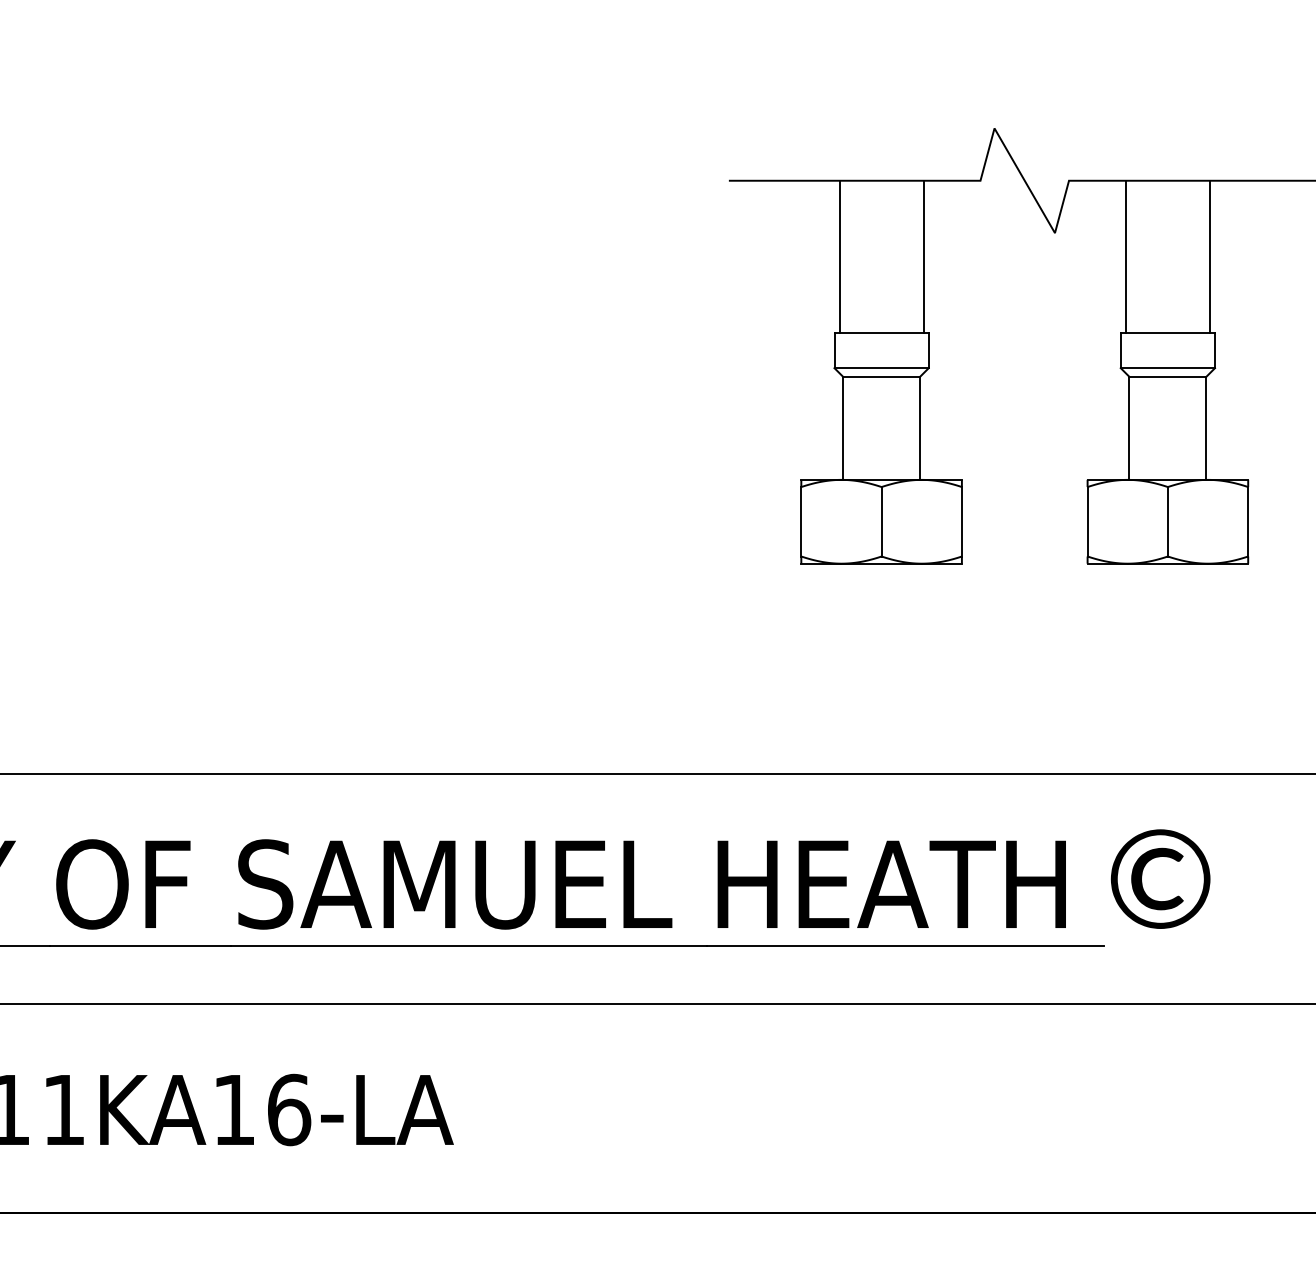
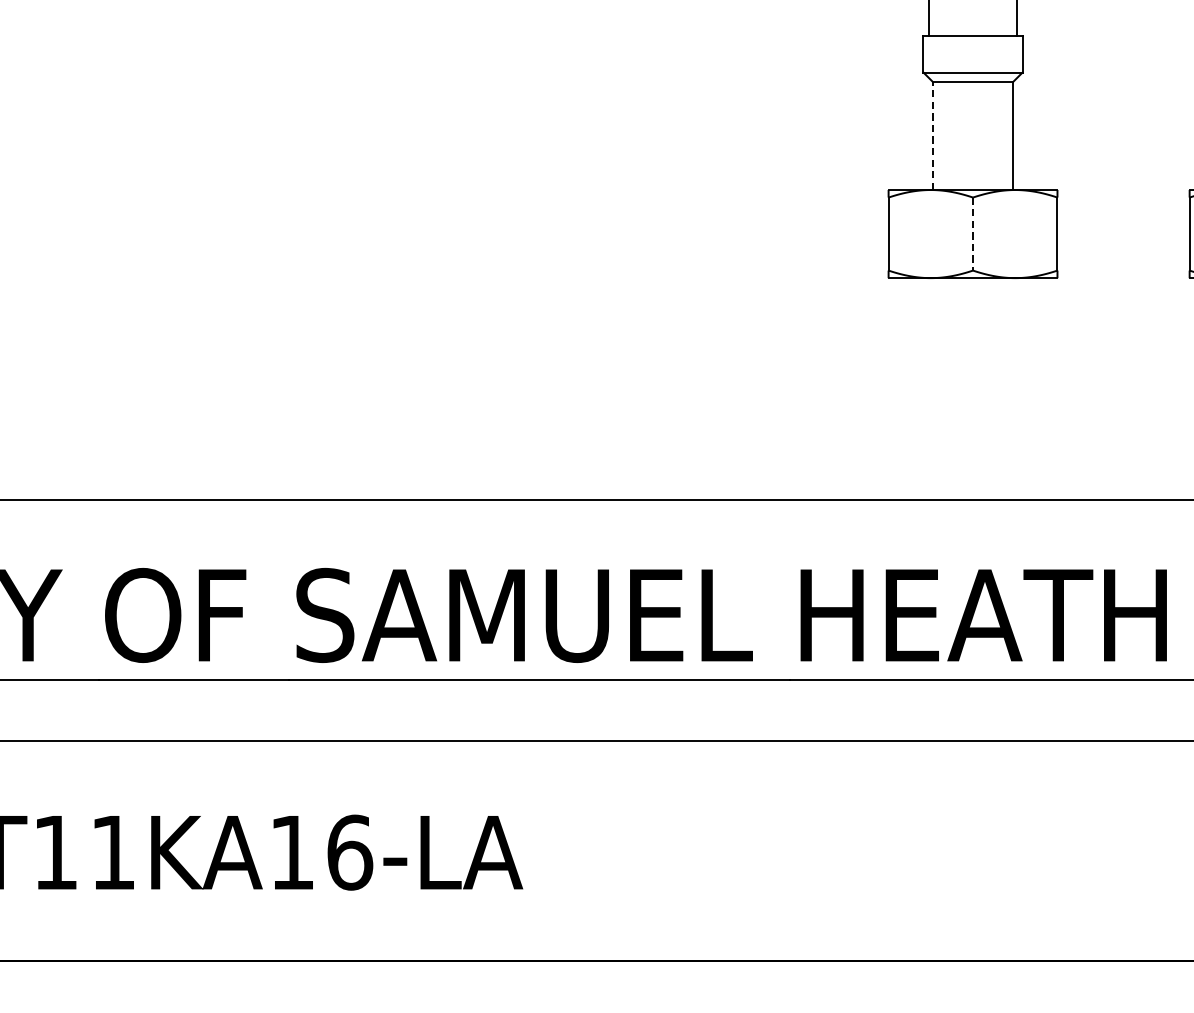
line: (843, 427) -> (932, 134), solid -> dashed
line: (881, 521) -> (972, 233), solid -> dashed

